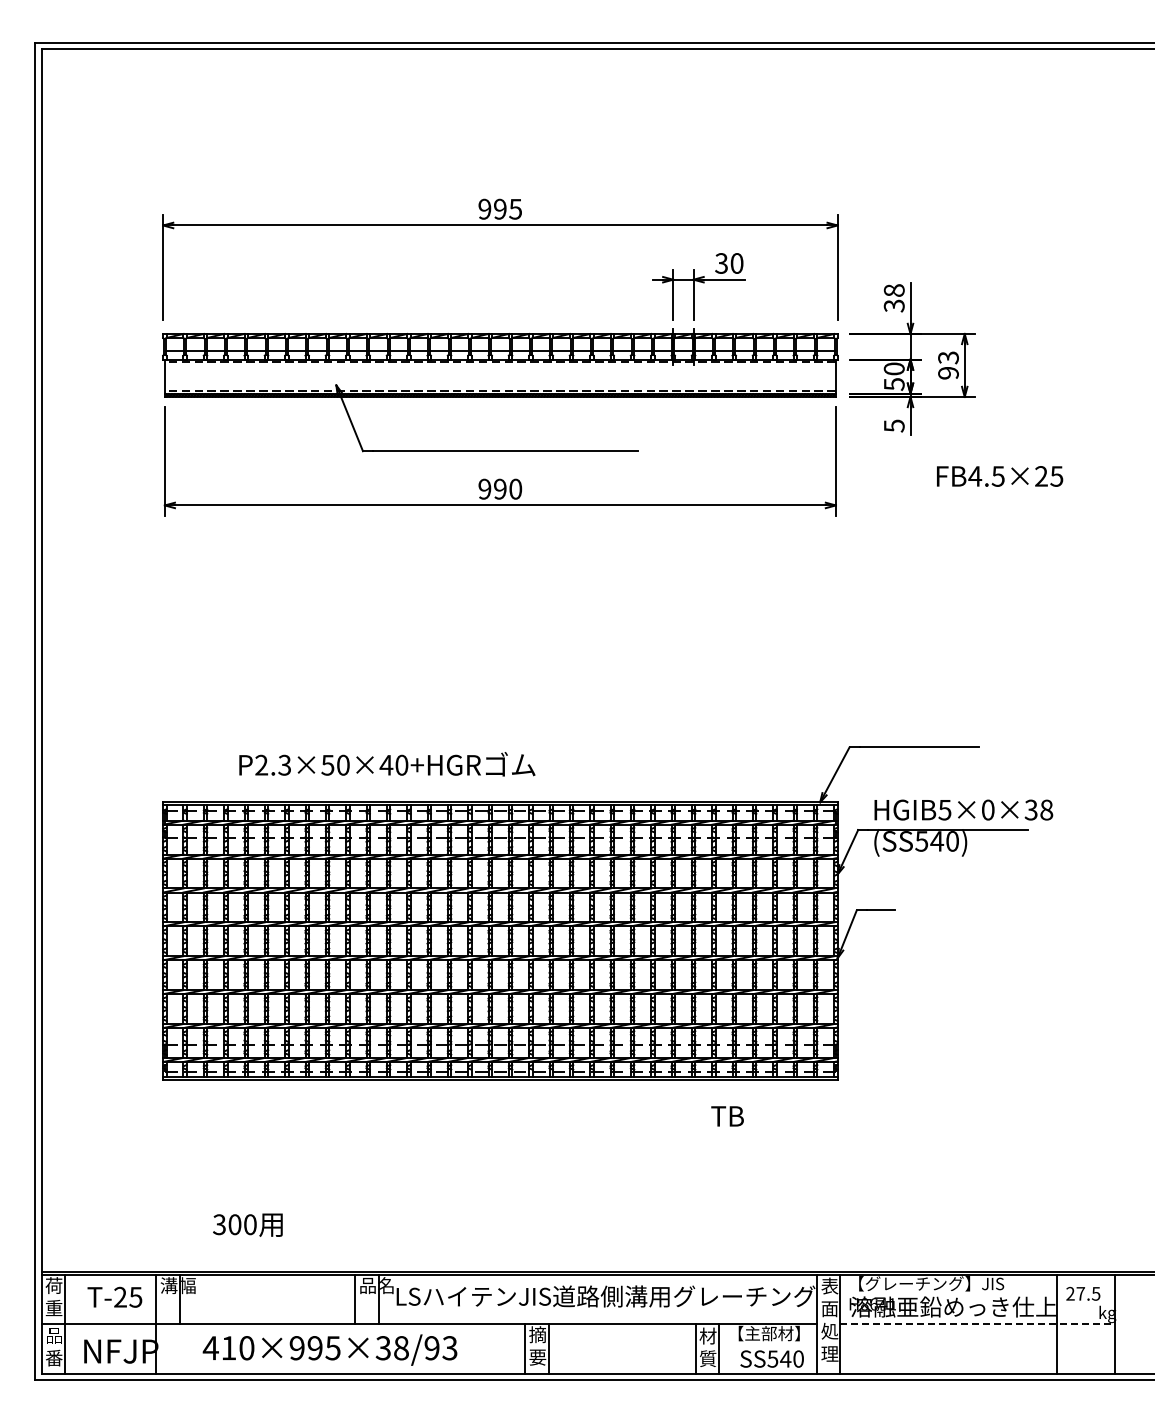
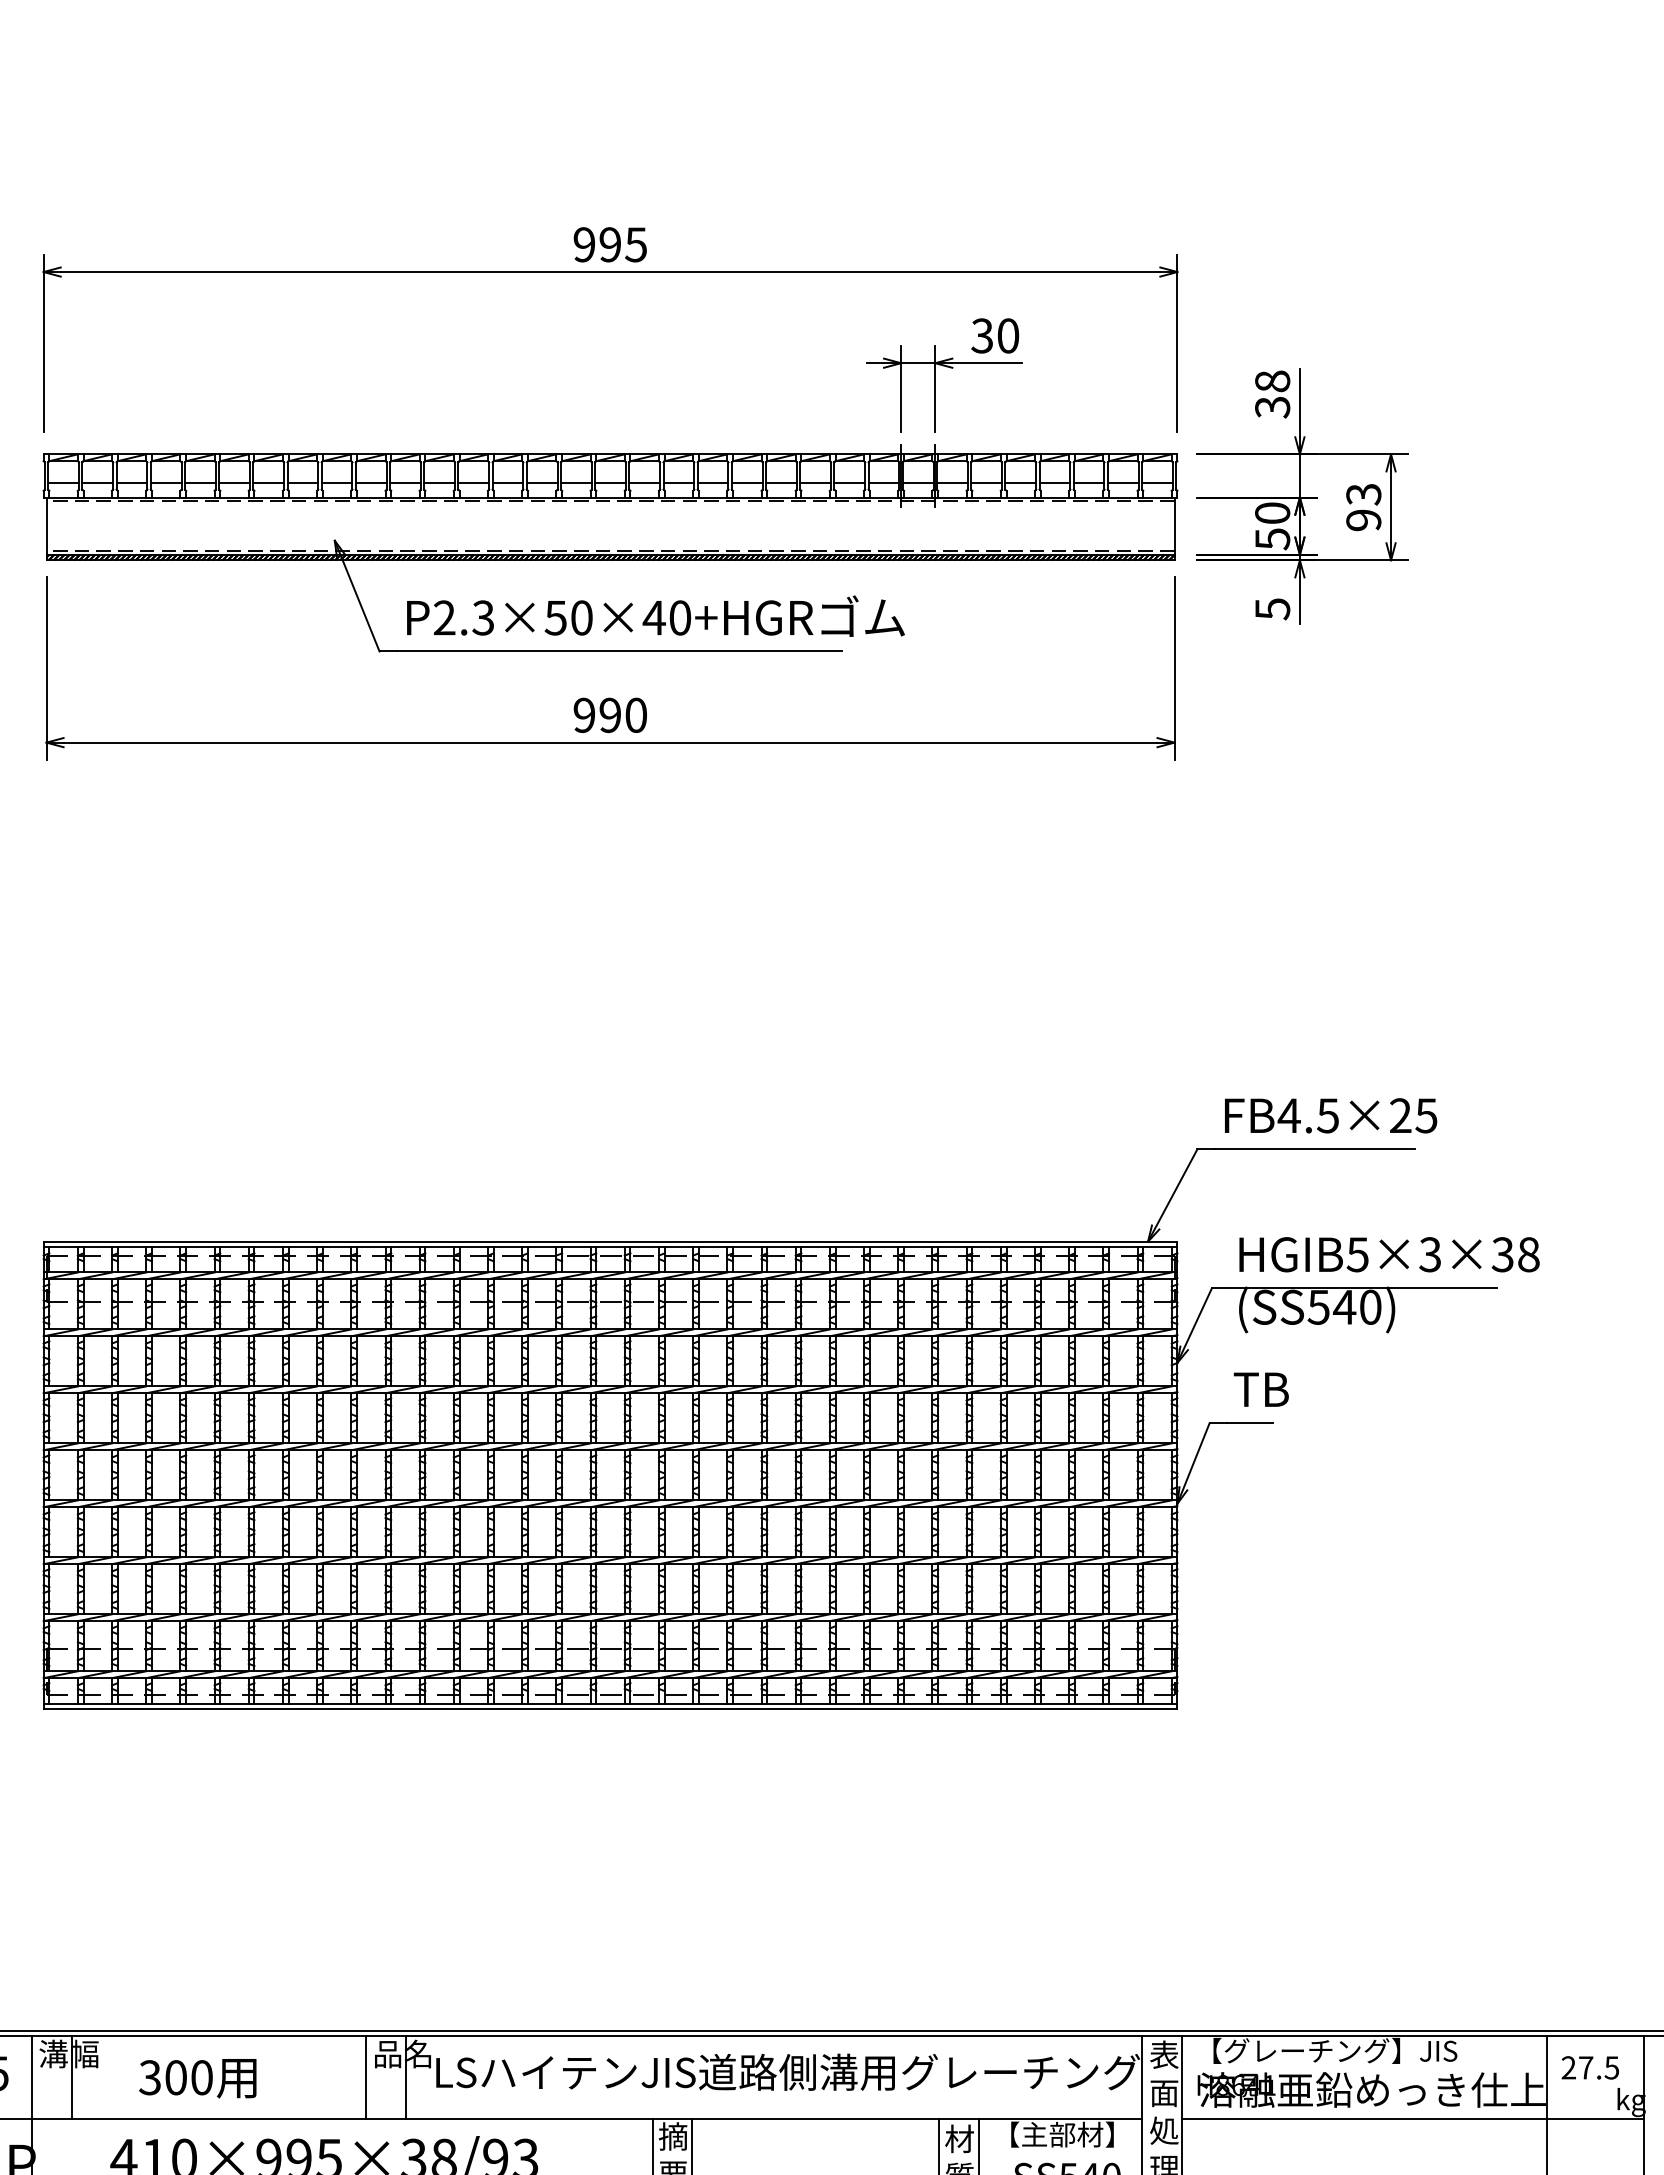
text: (1000, 476) -> (1331, 1115), moved
text: (387, 764) -> (656, 616), moved
text: (987, 809) -> (1429, 1253), HGIB5×0×38 -> HGIB5×3×38
text: (727, 1116) -> (1261, 1389), moved
text: (247, 1224) -> (197, 2077), moved
line: (978, 1324) -> (1414, 2119), dashed -> solid

